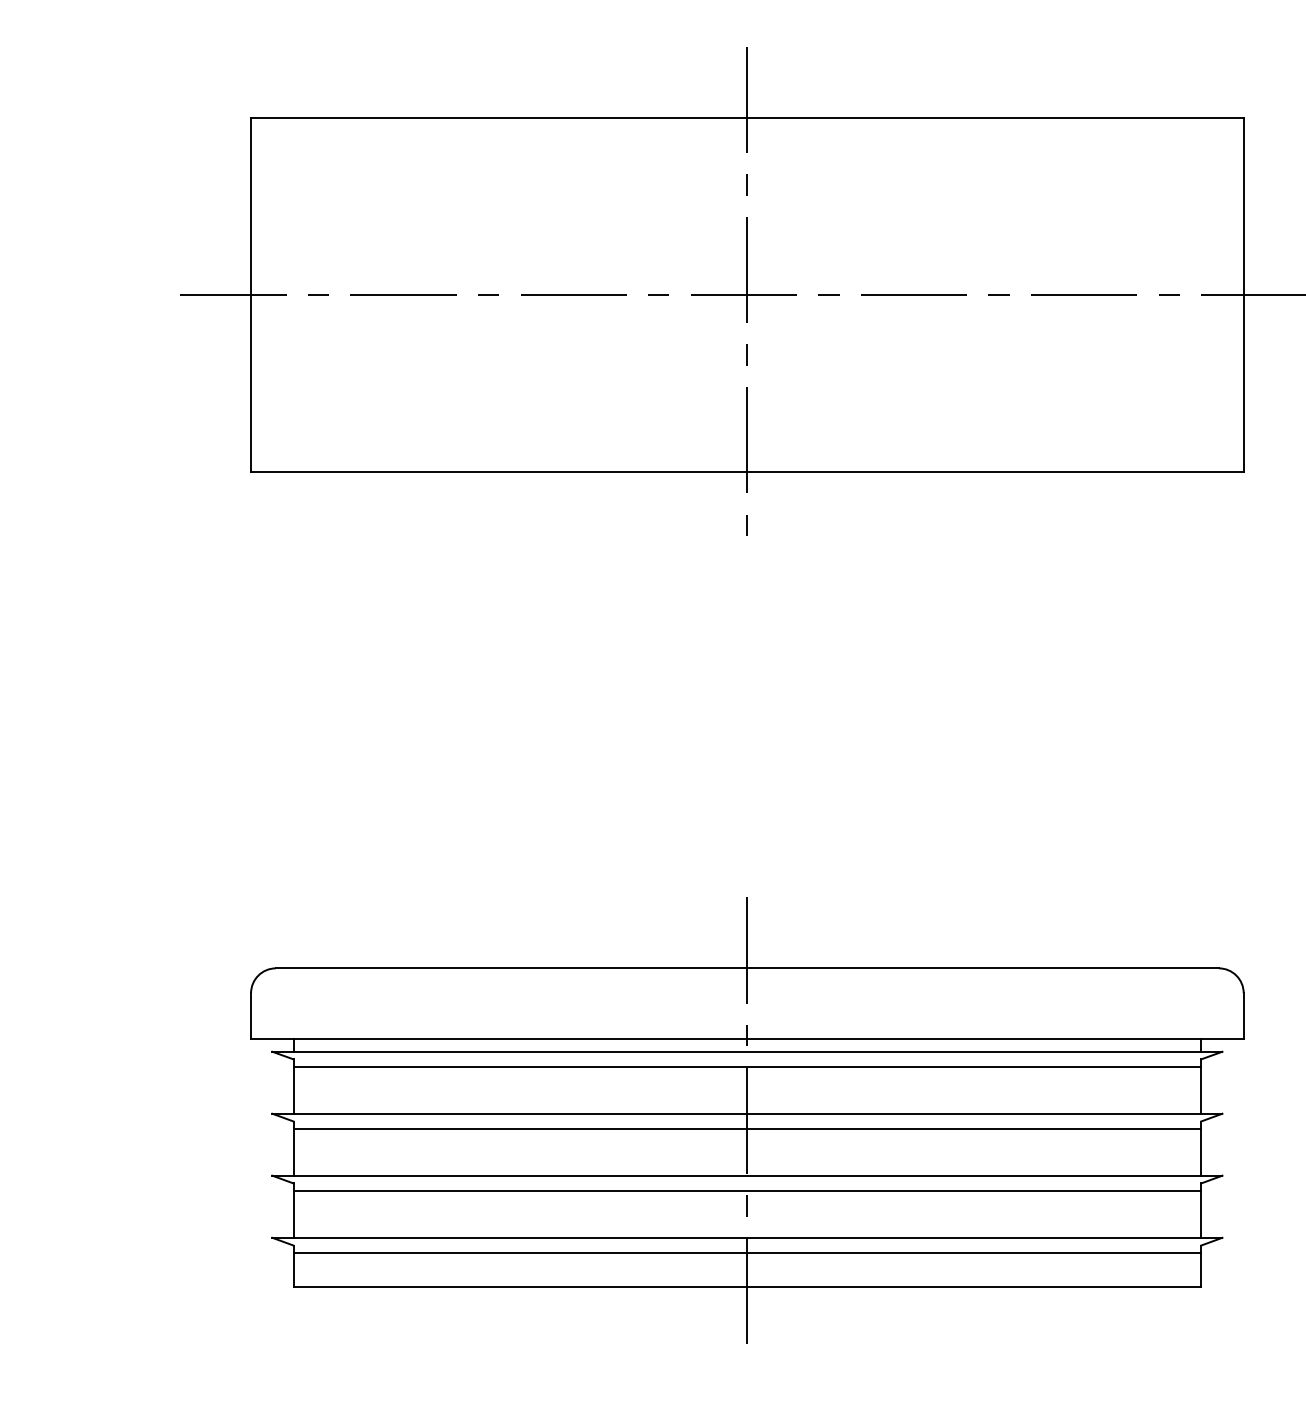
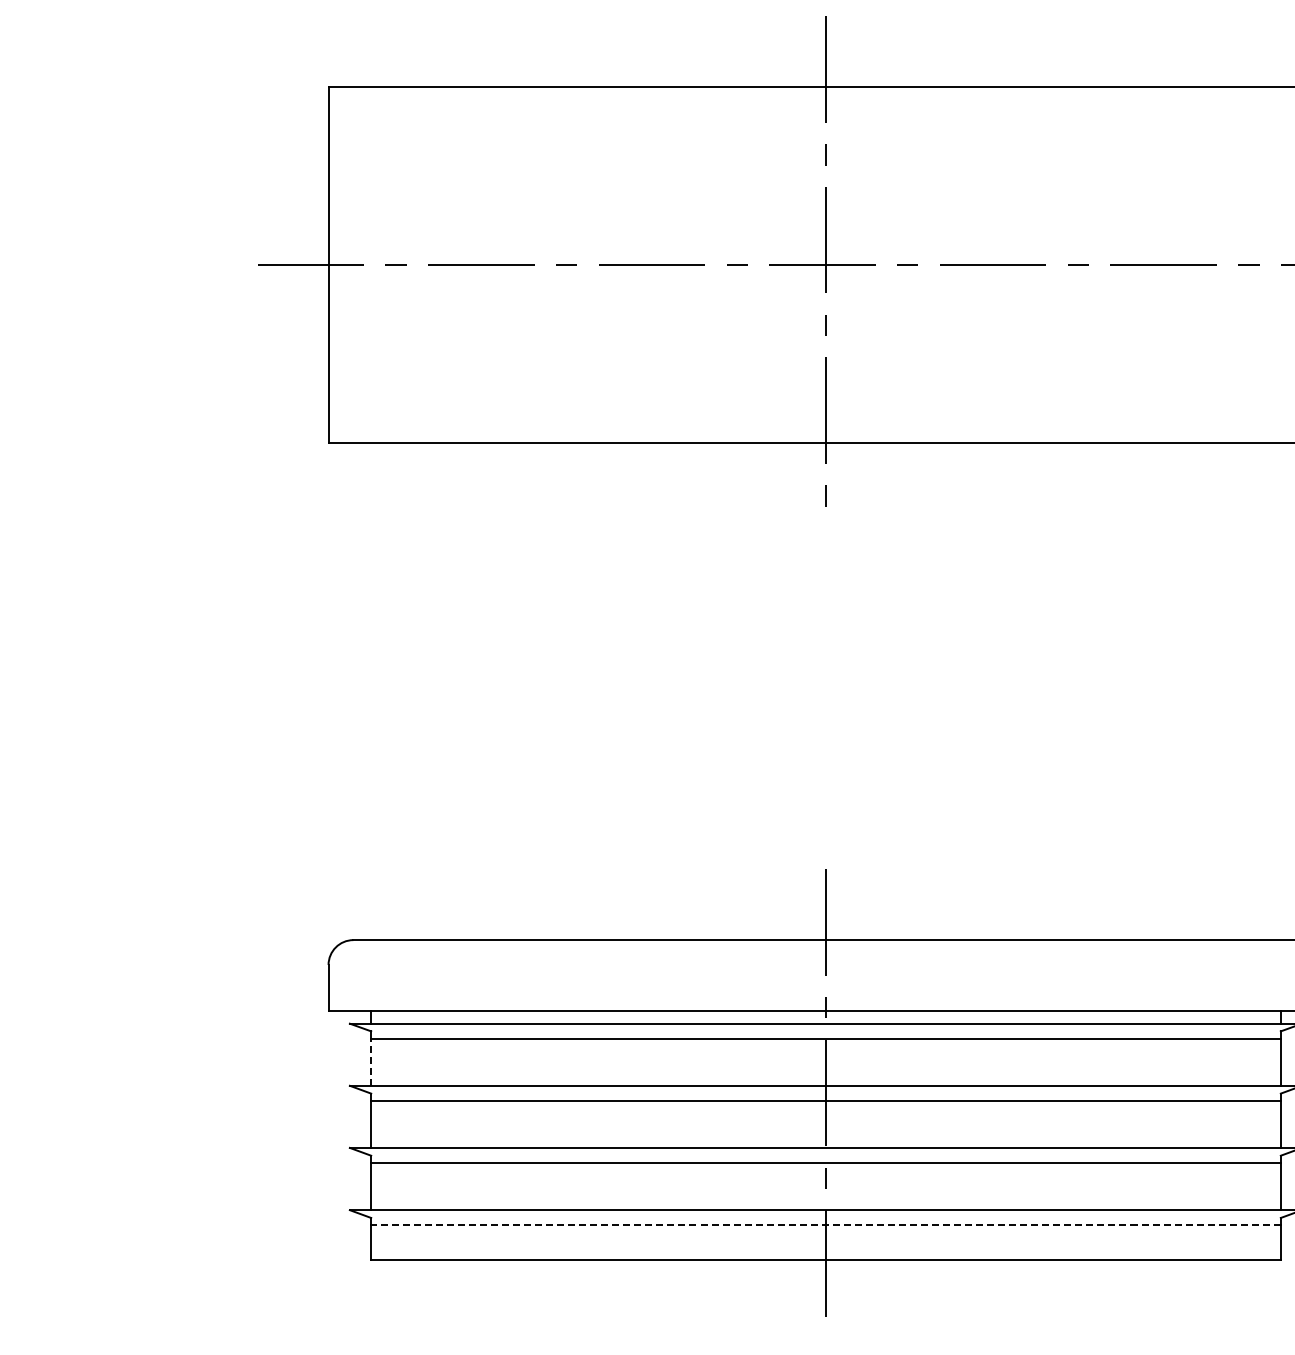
line: (293, 1090) -> (371, 1062), solid -> dashed
line: (747, 1252) -> (826, 1224), solid -> dashed

